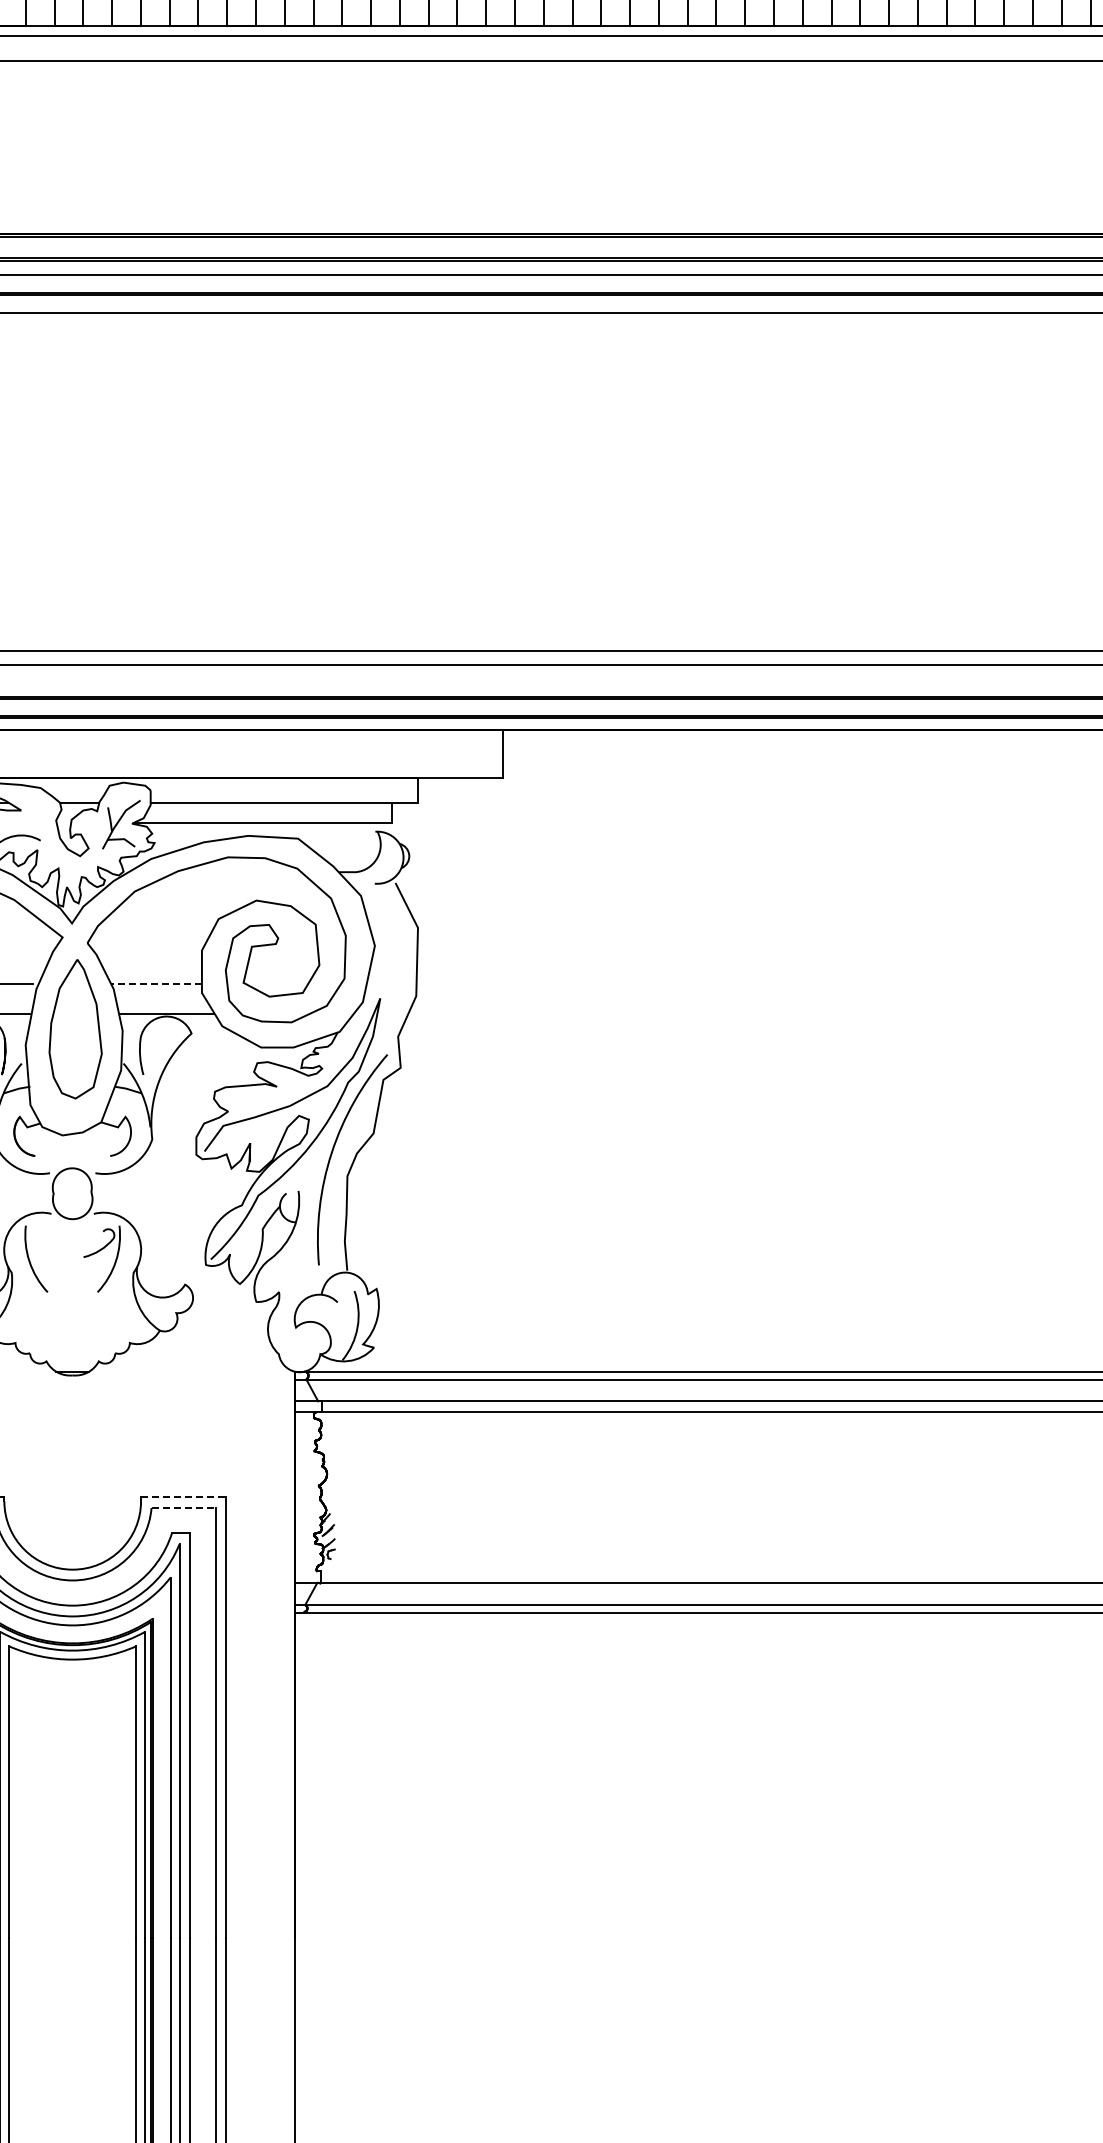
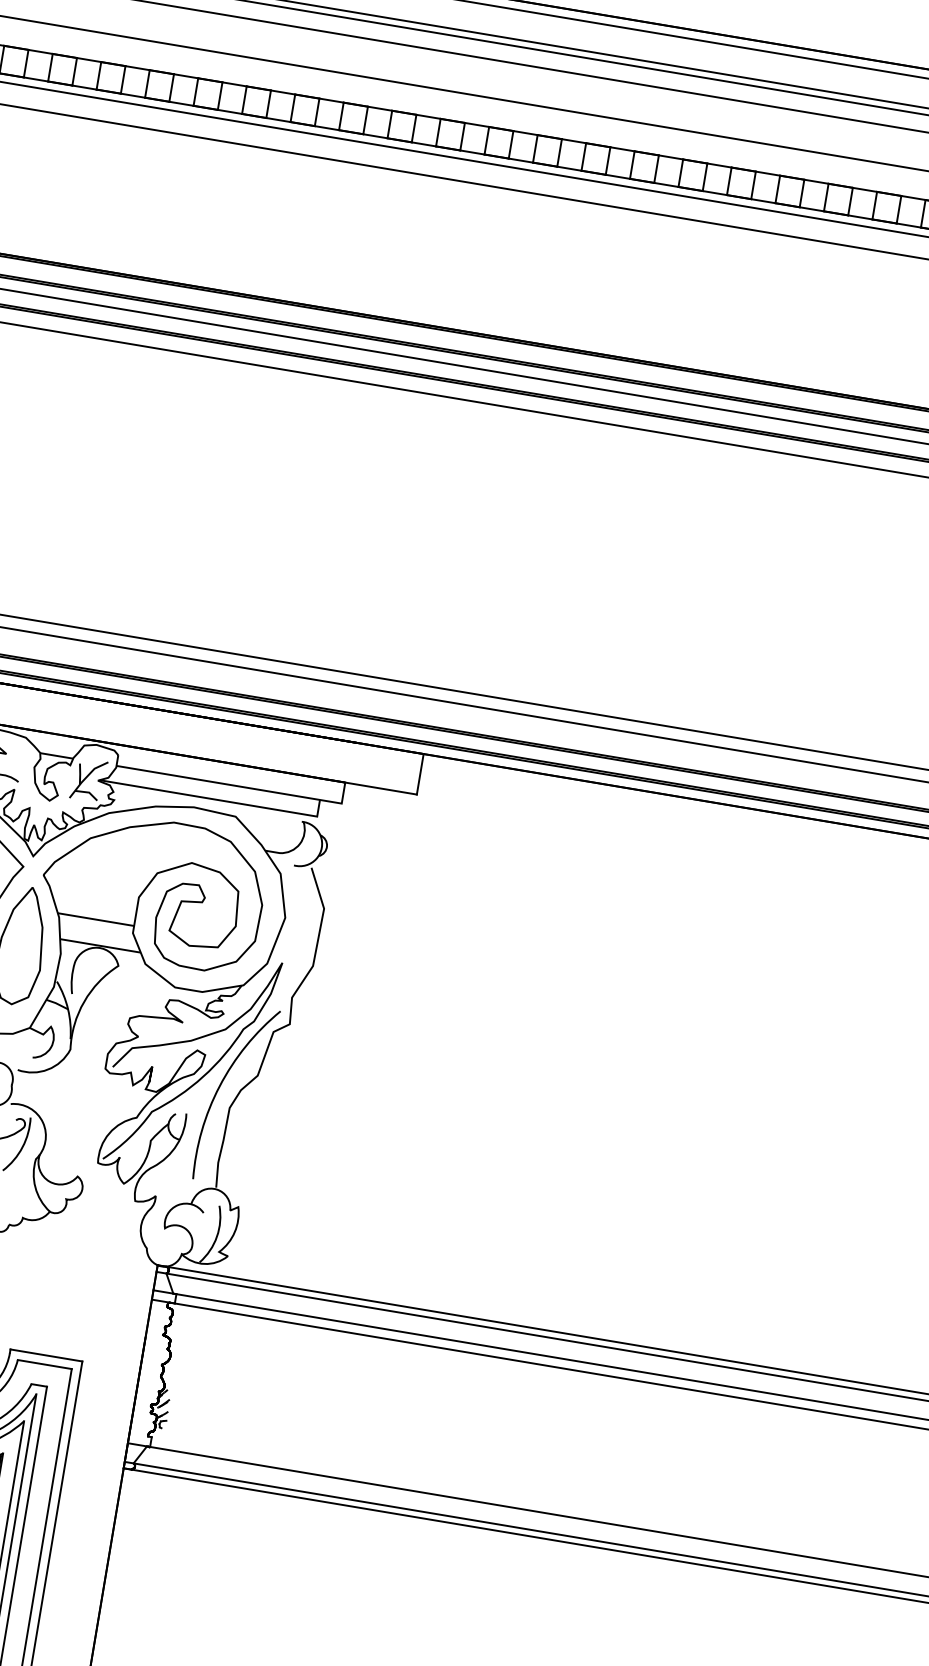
line: (156, 984) -> (95, 919), dashed -> solid
line: (183, 1497) -> (46, 1355), dashed -> solid
line: (184, 1508) -> (45, 1365), dashed -> solid

